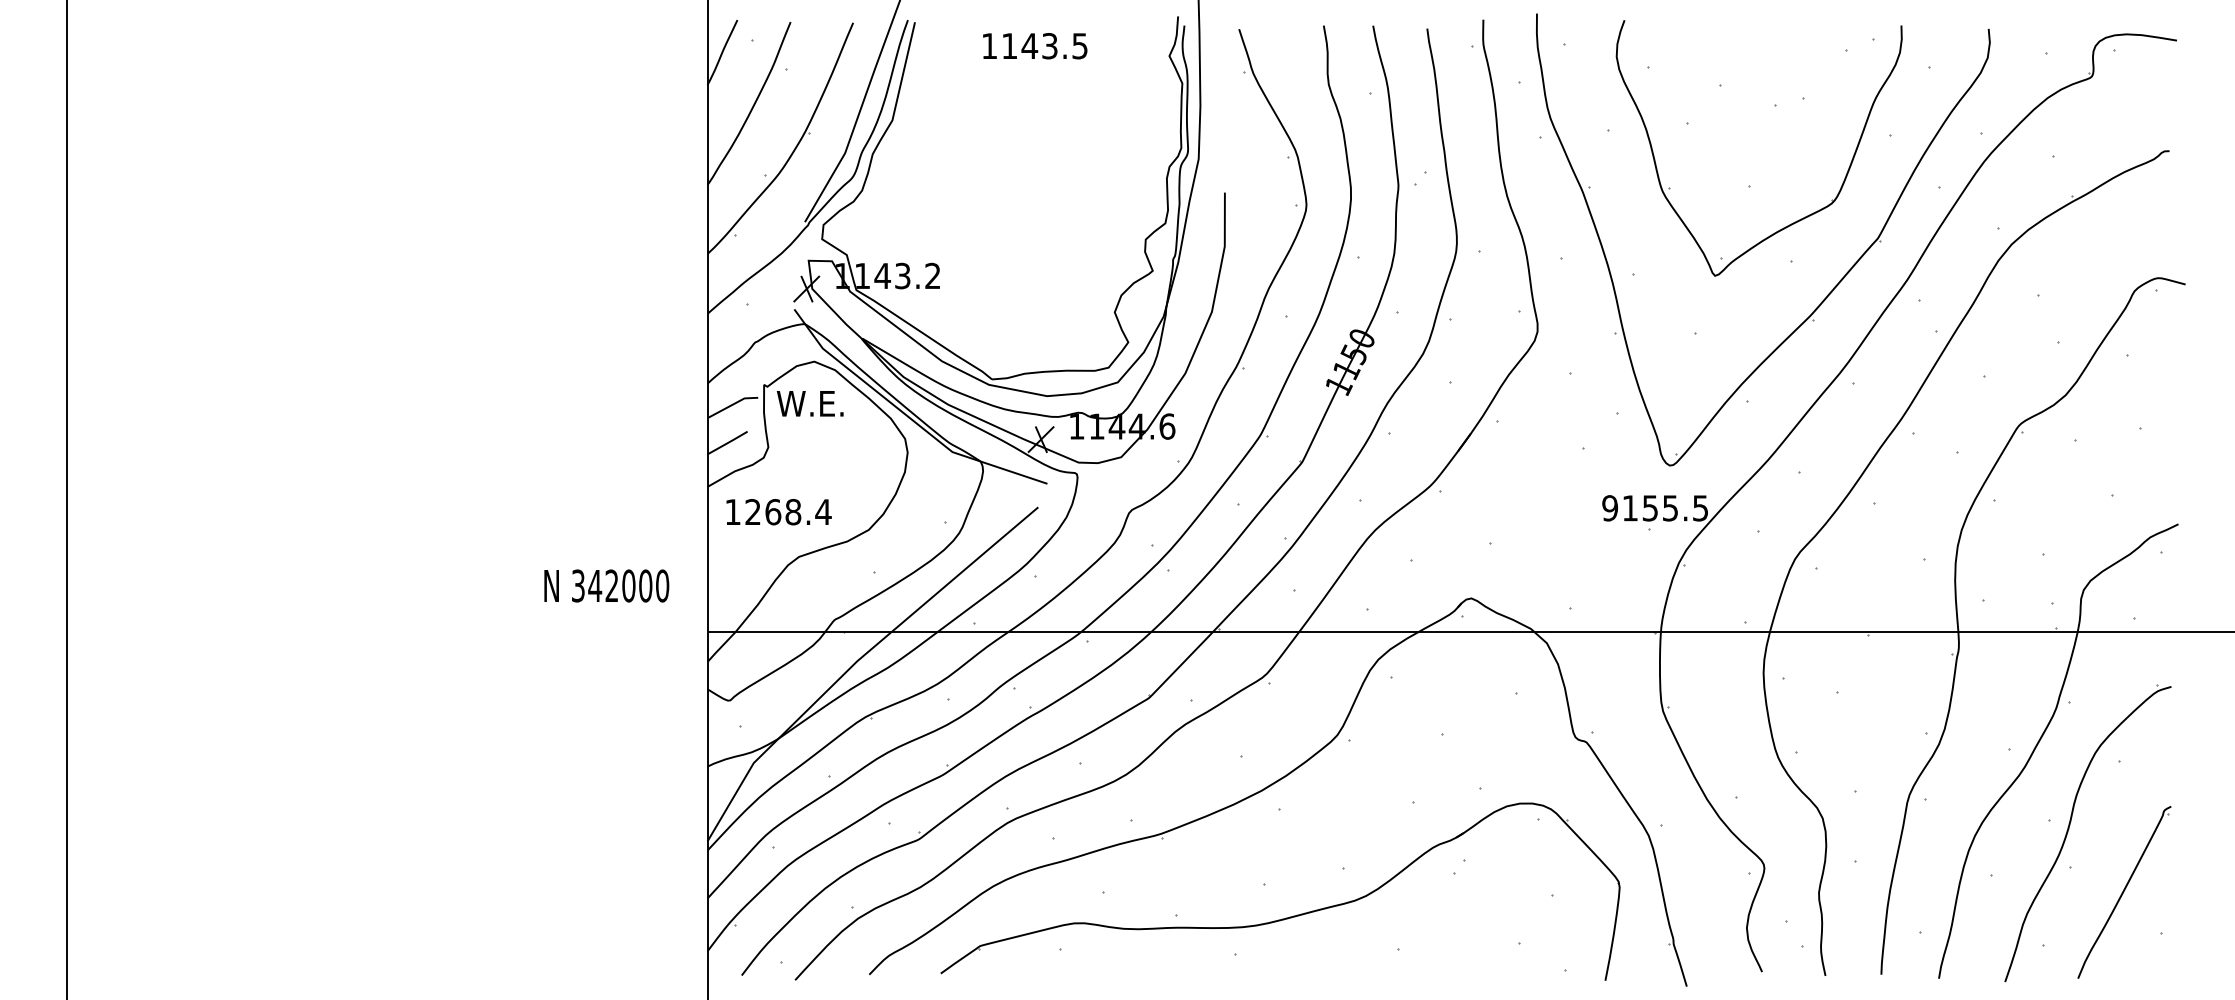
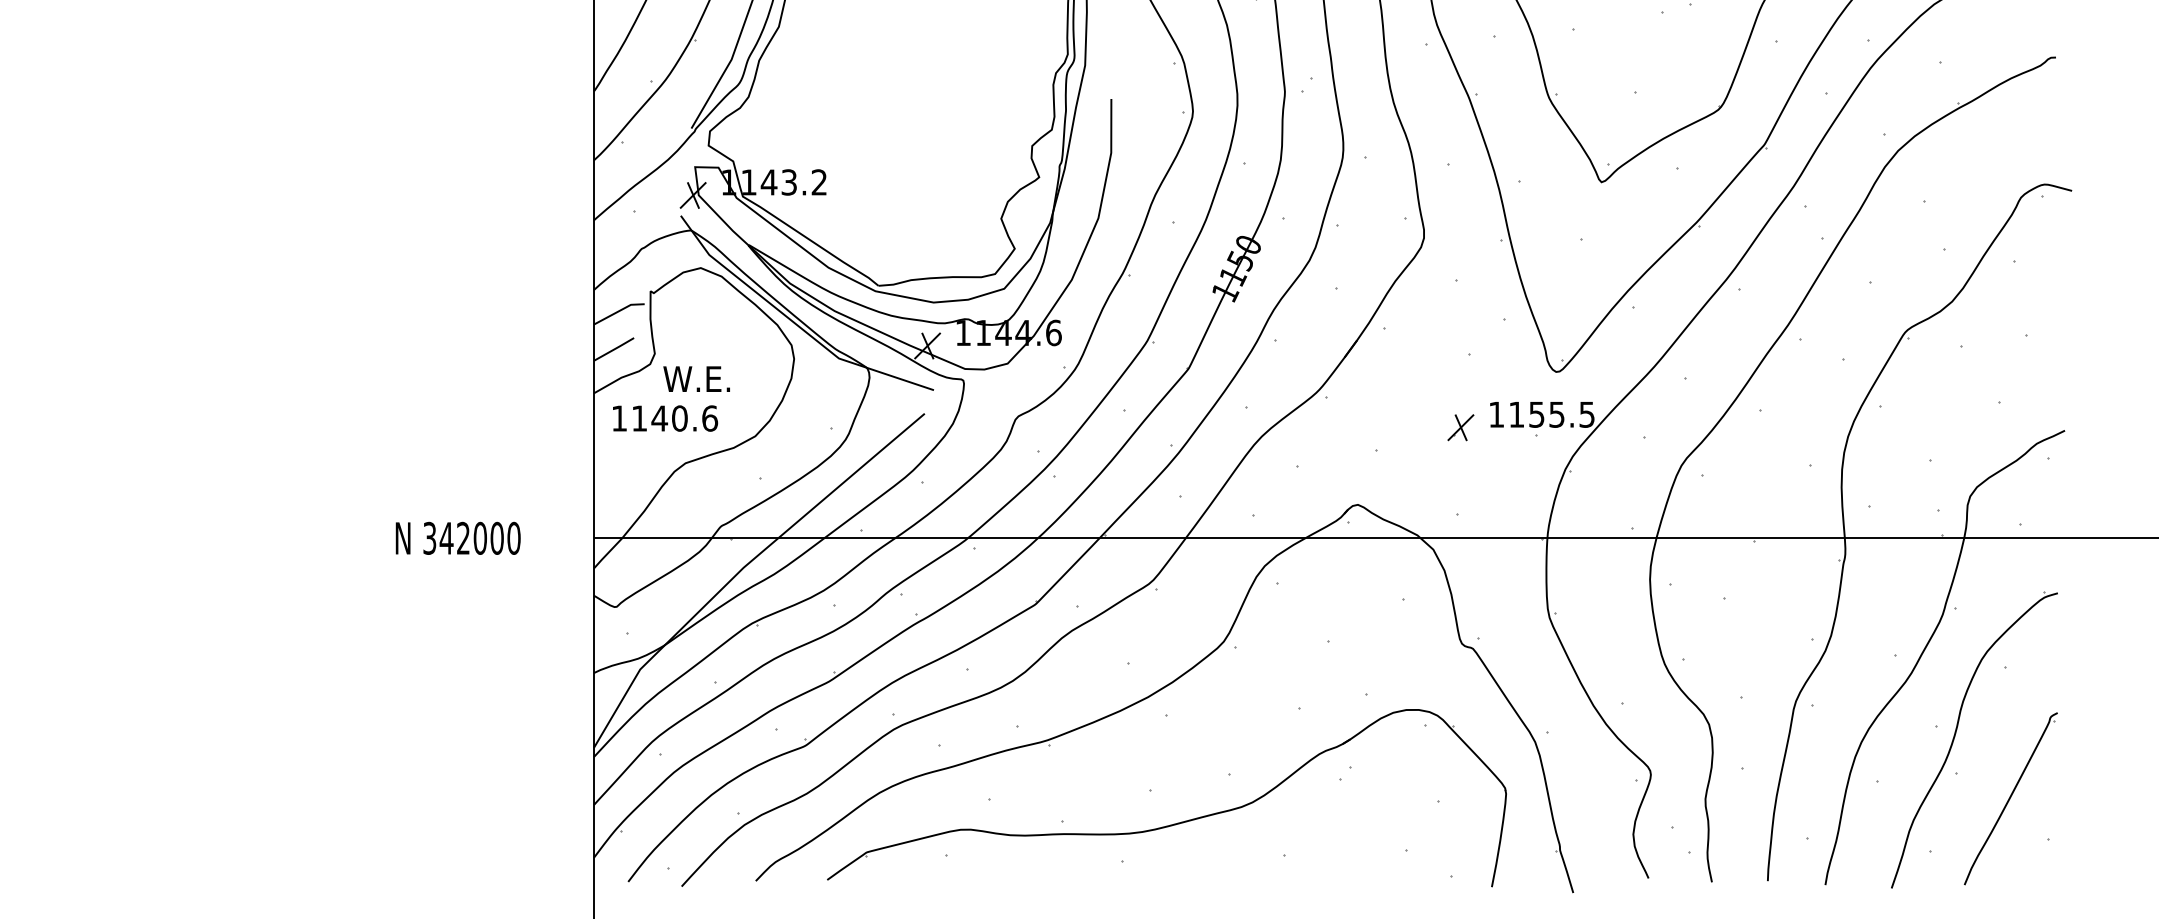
text: (809, 403) -> (695, 378), moved
text: (1610, 508) -> (1496, 414), 9155.5 -> 1155.5
text: (788, 512) -> (674, 418), 1268.4 -> 1140.6
part: (1574, 520) -> (1460, 426), added
text: (606, 585) -> (457, 537), moved

